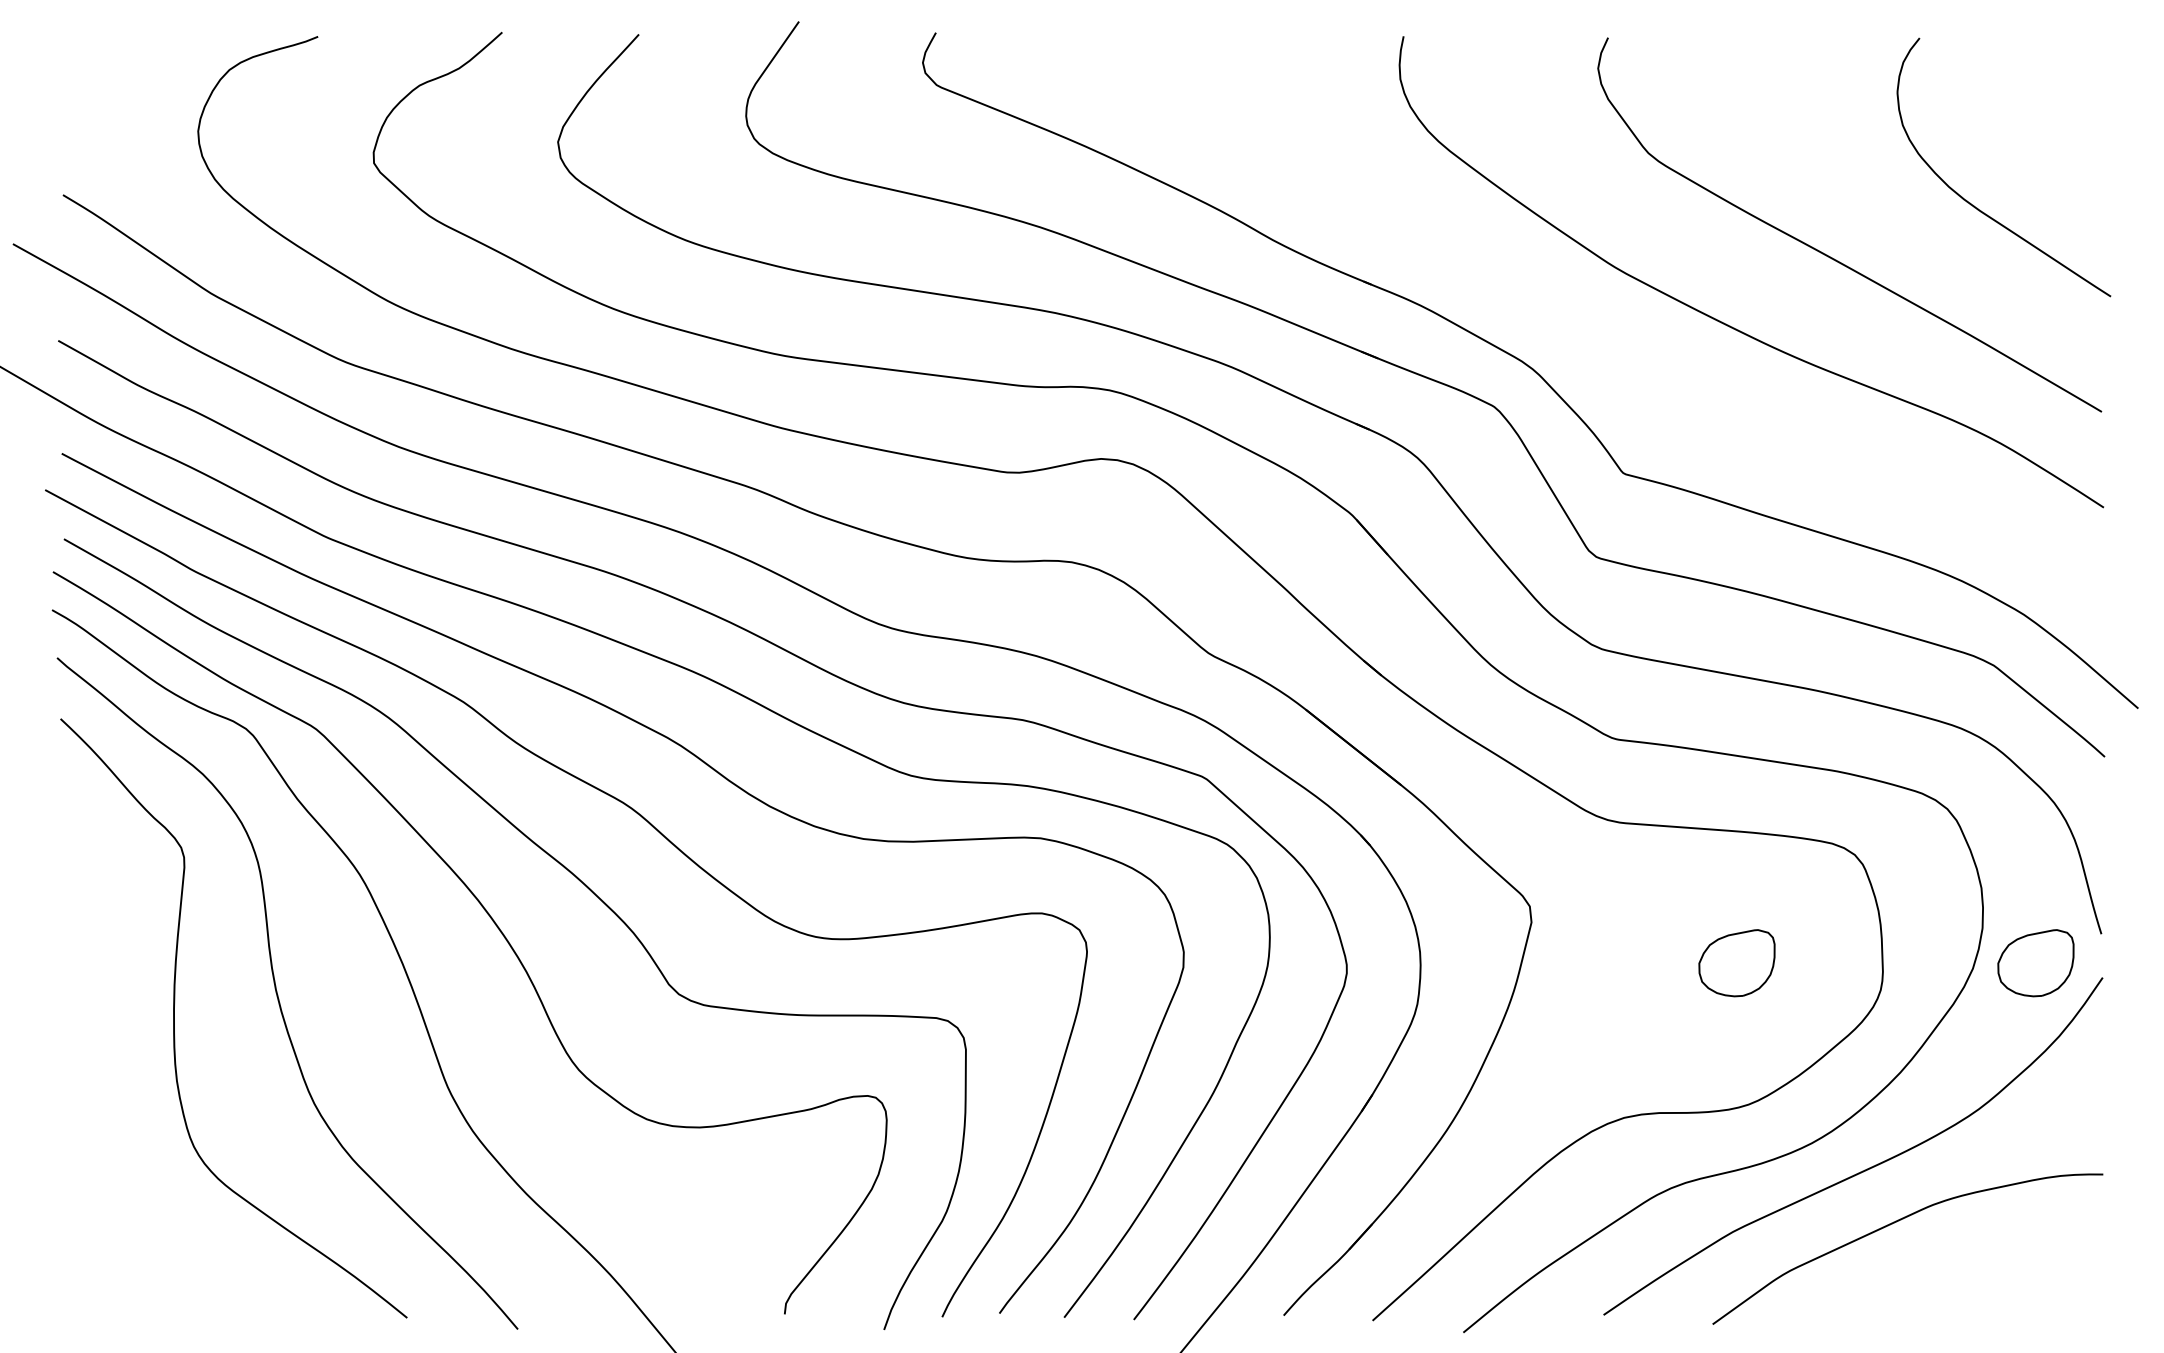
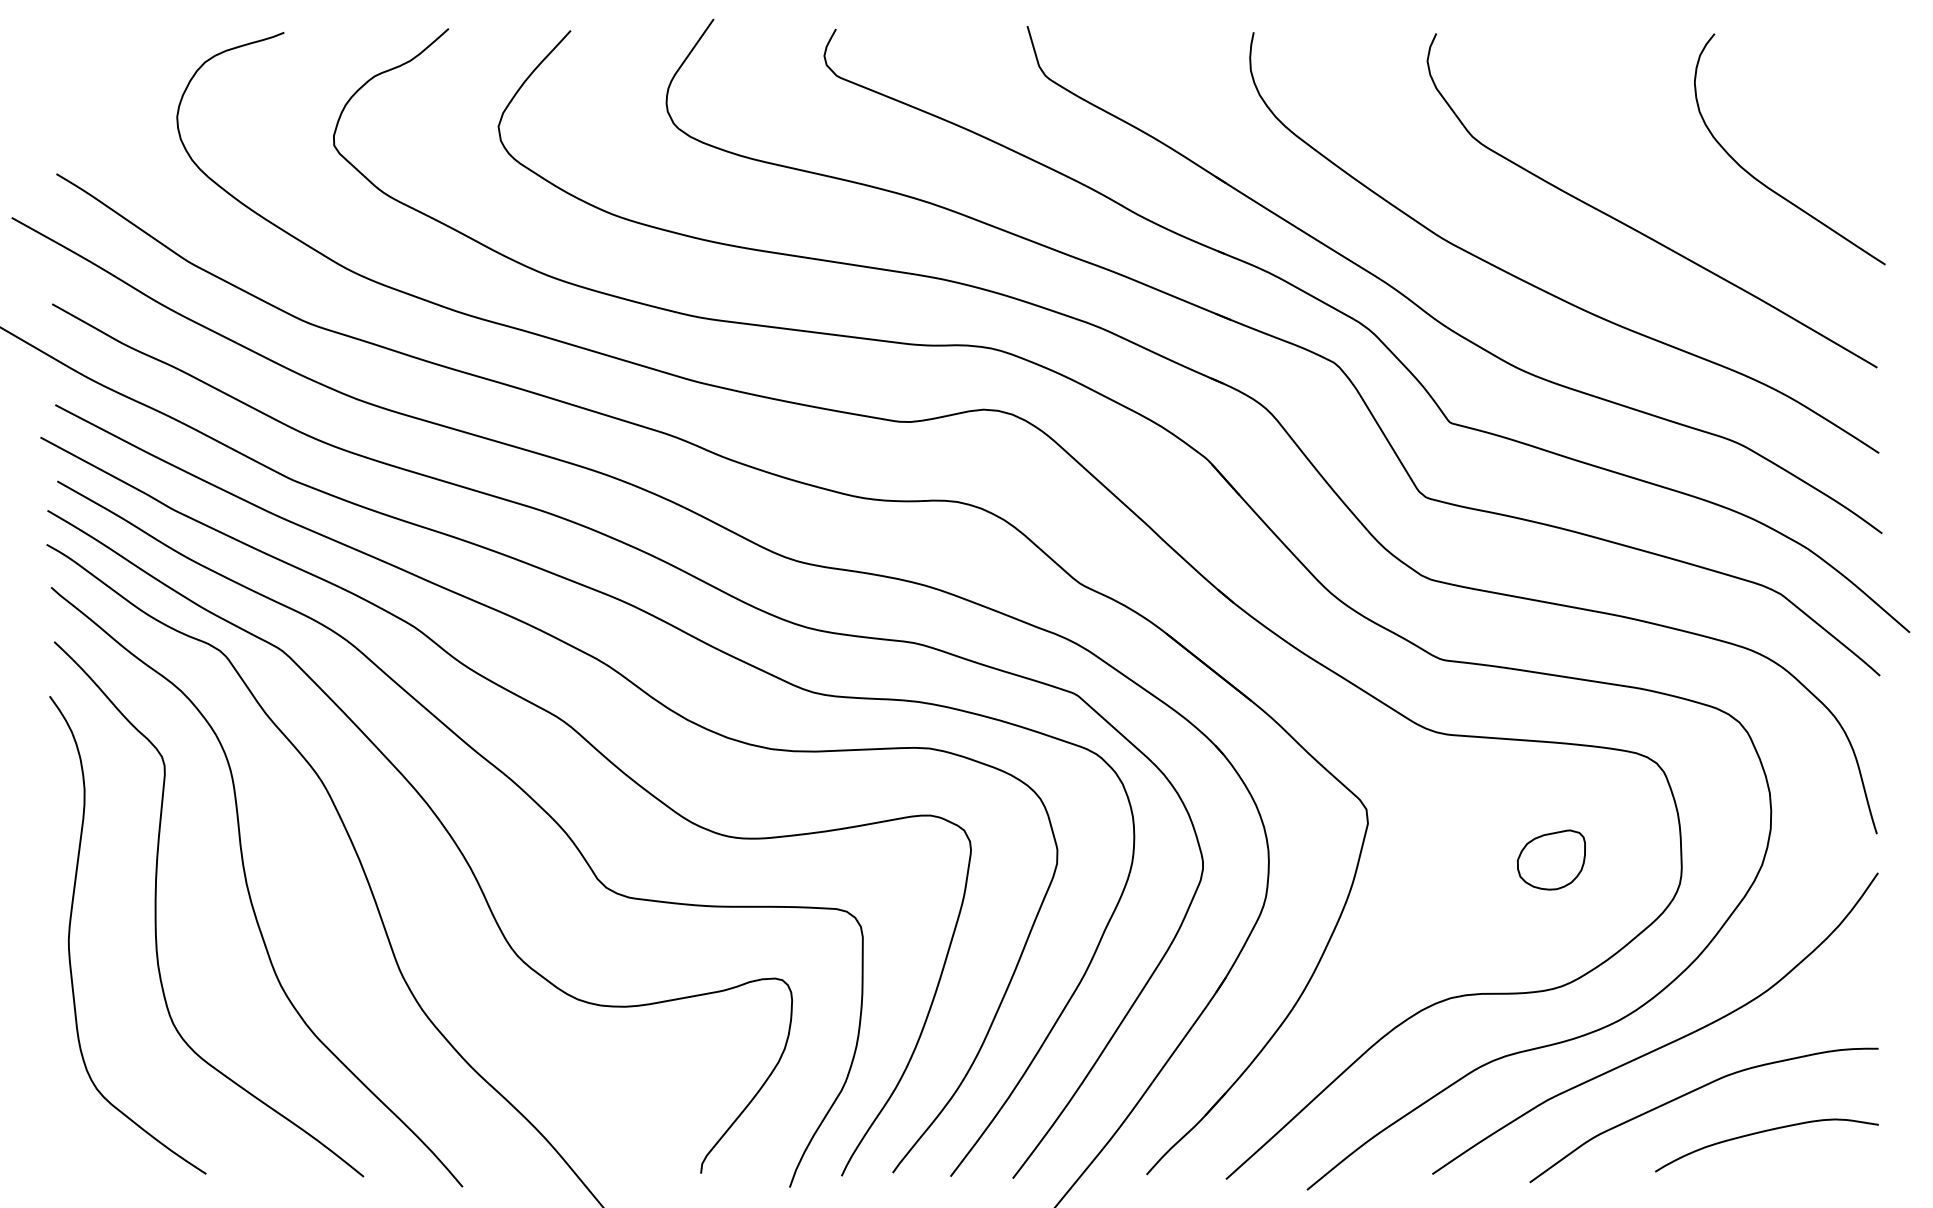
part: (1600, 351) -> (1429, 313), added
part: (2035, 962) -> (1818, 859), removed
curve: (78, 1045) -> (70, 933), added
curve: (1975, 1268) -> (1764, 1132), added

